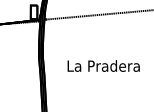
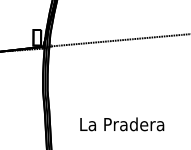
text: (103, 66) -> (122, 124), moved

